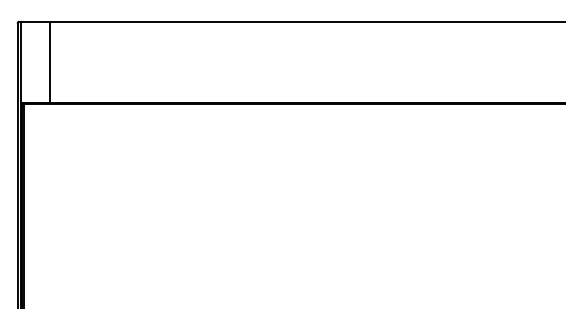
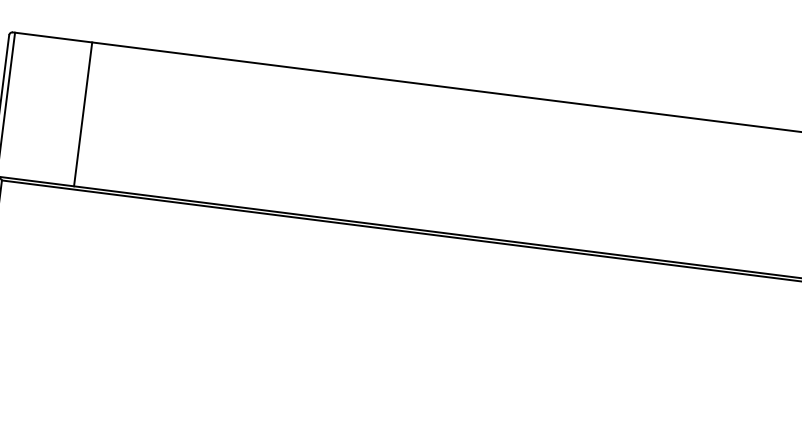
line: (50, 61) -> (83, 113), moved

